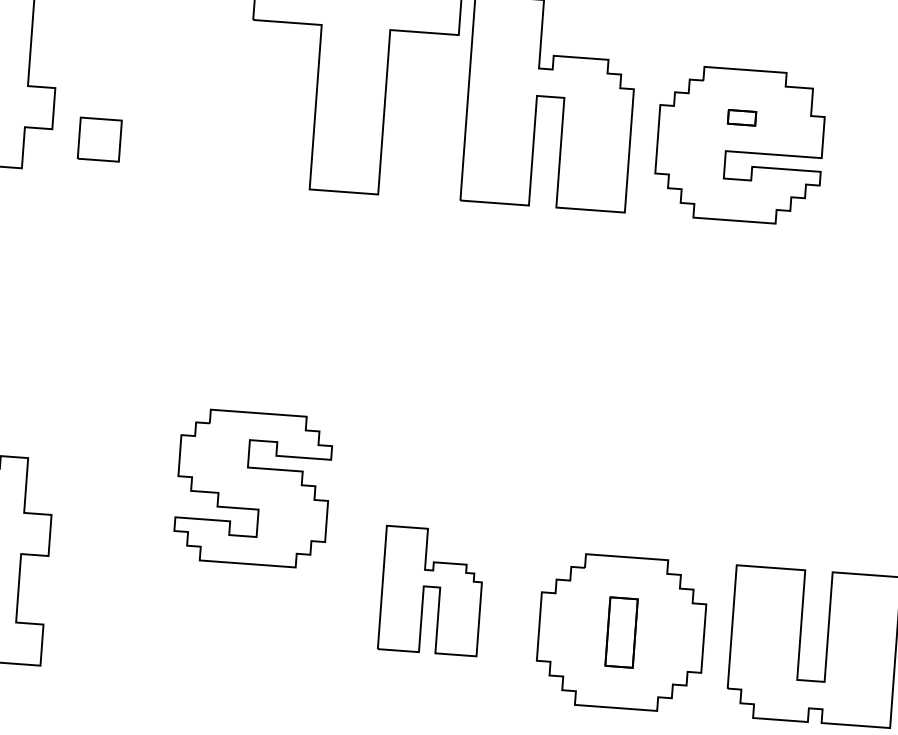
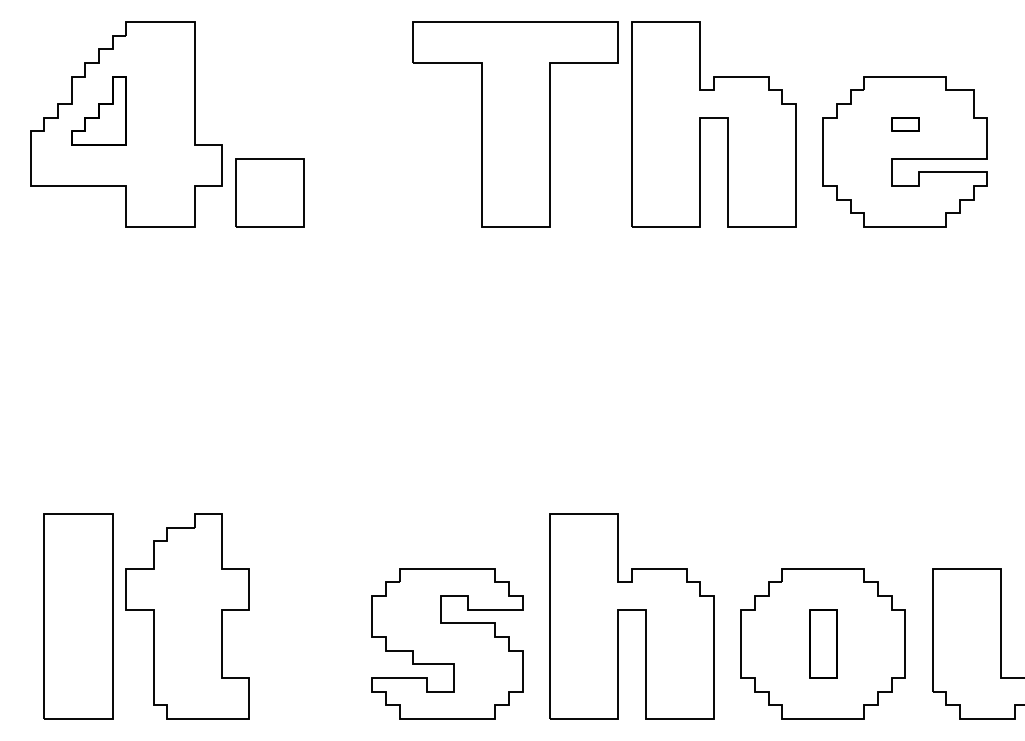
part: (99, 139) -> (269, 192), size x1.67
part: (253, 488) -> (447, 643), moved
part: (431, 591) -> (631, 616), size x1.67

